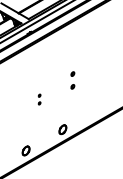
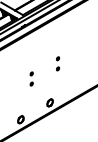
part: (39, 98) -> (31, 78), size x1.67

